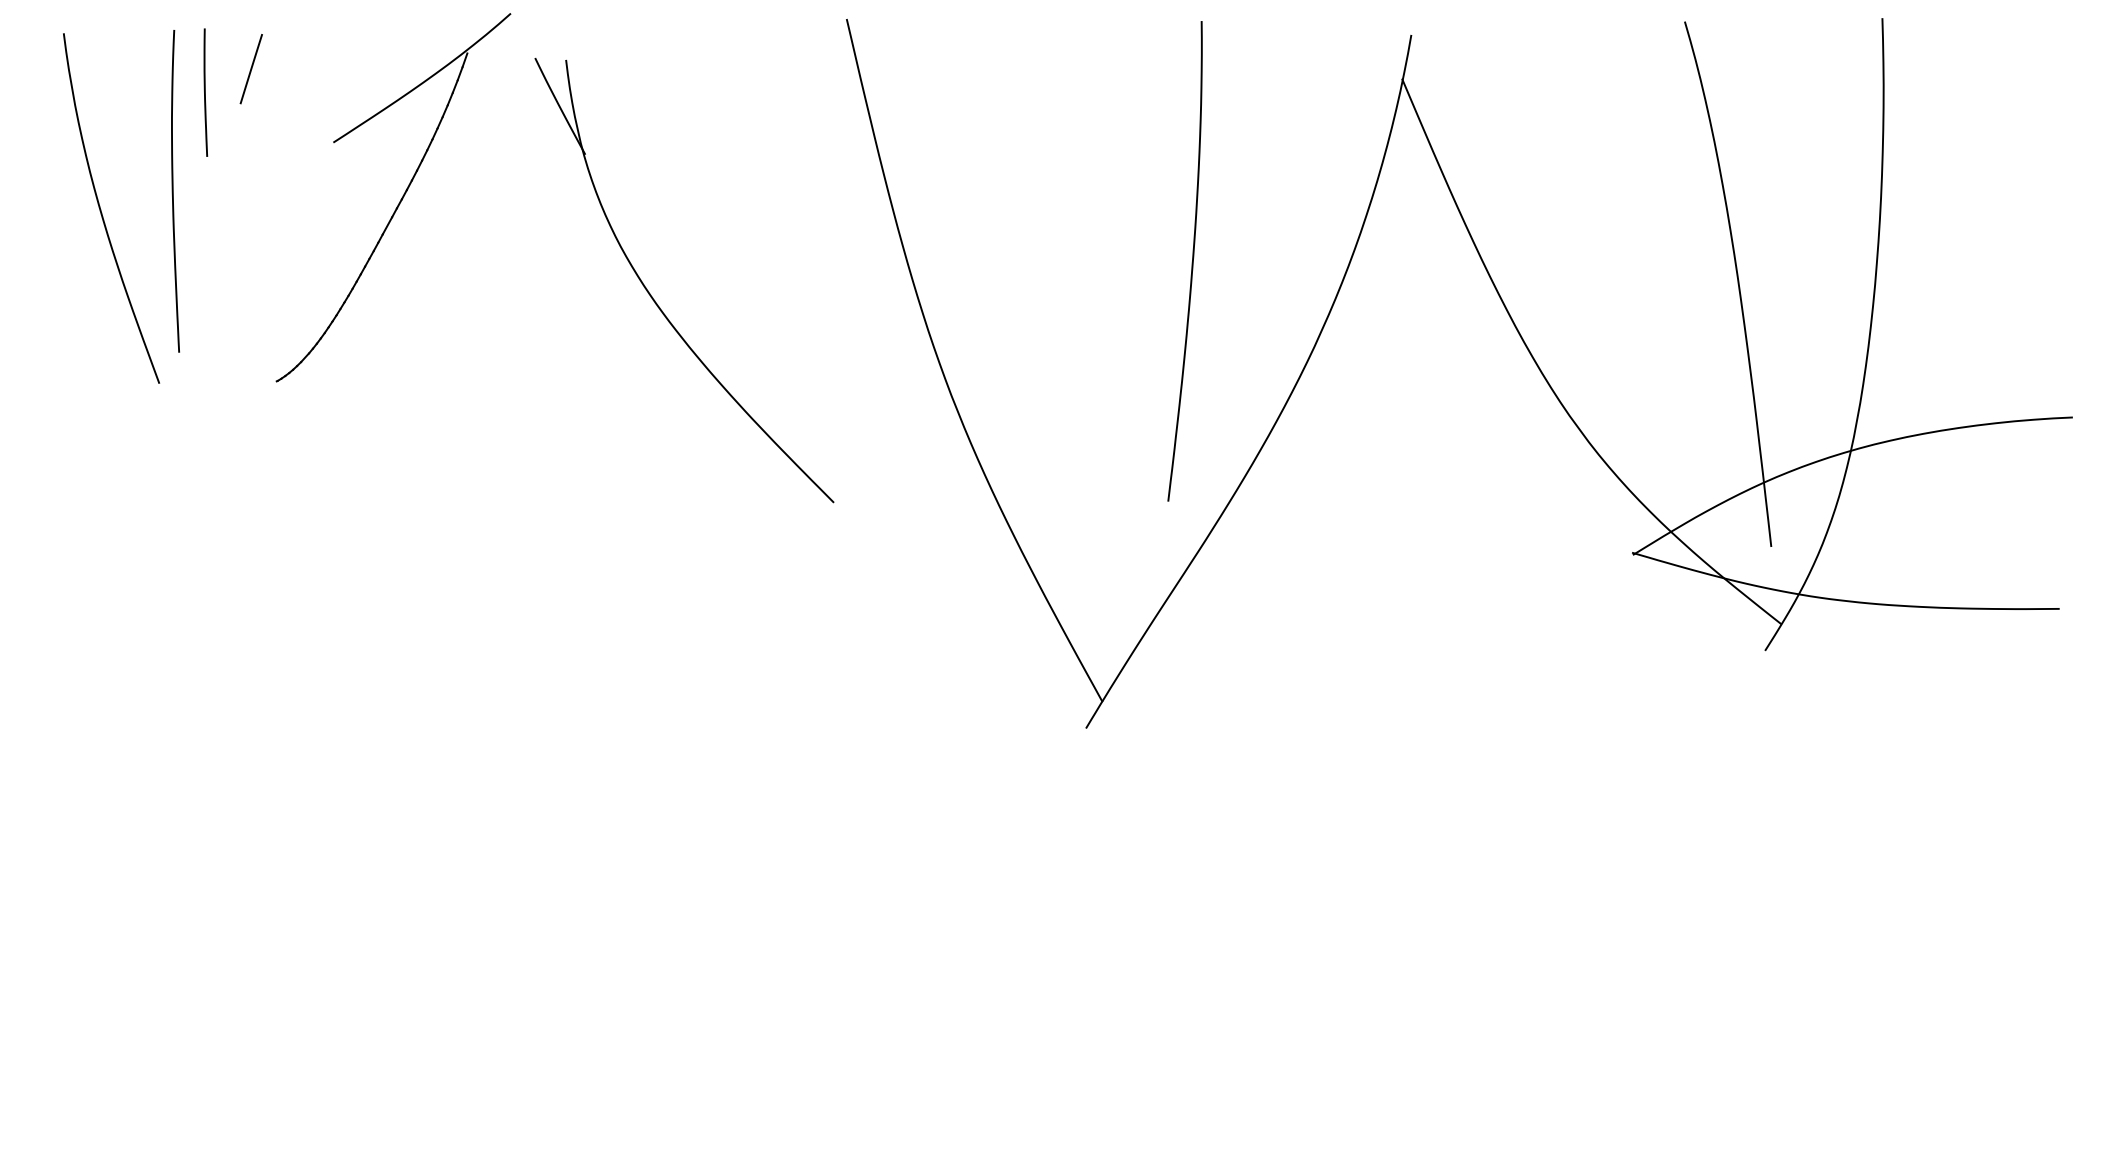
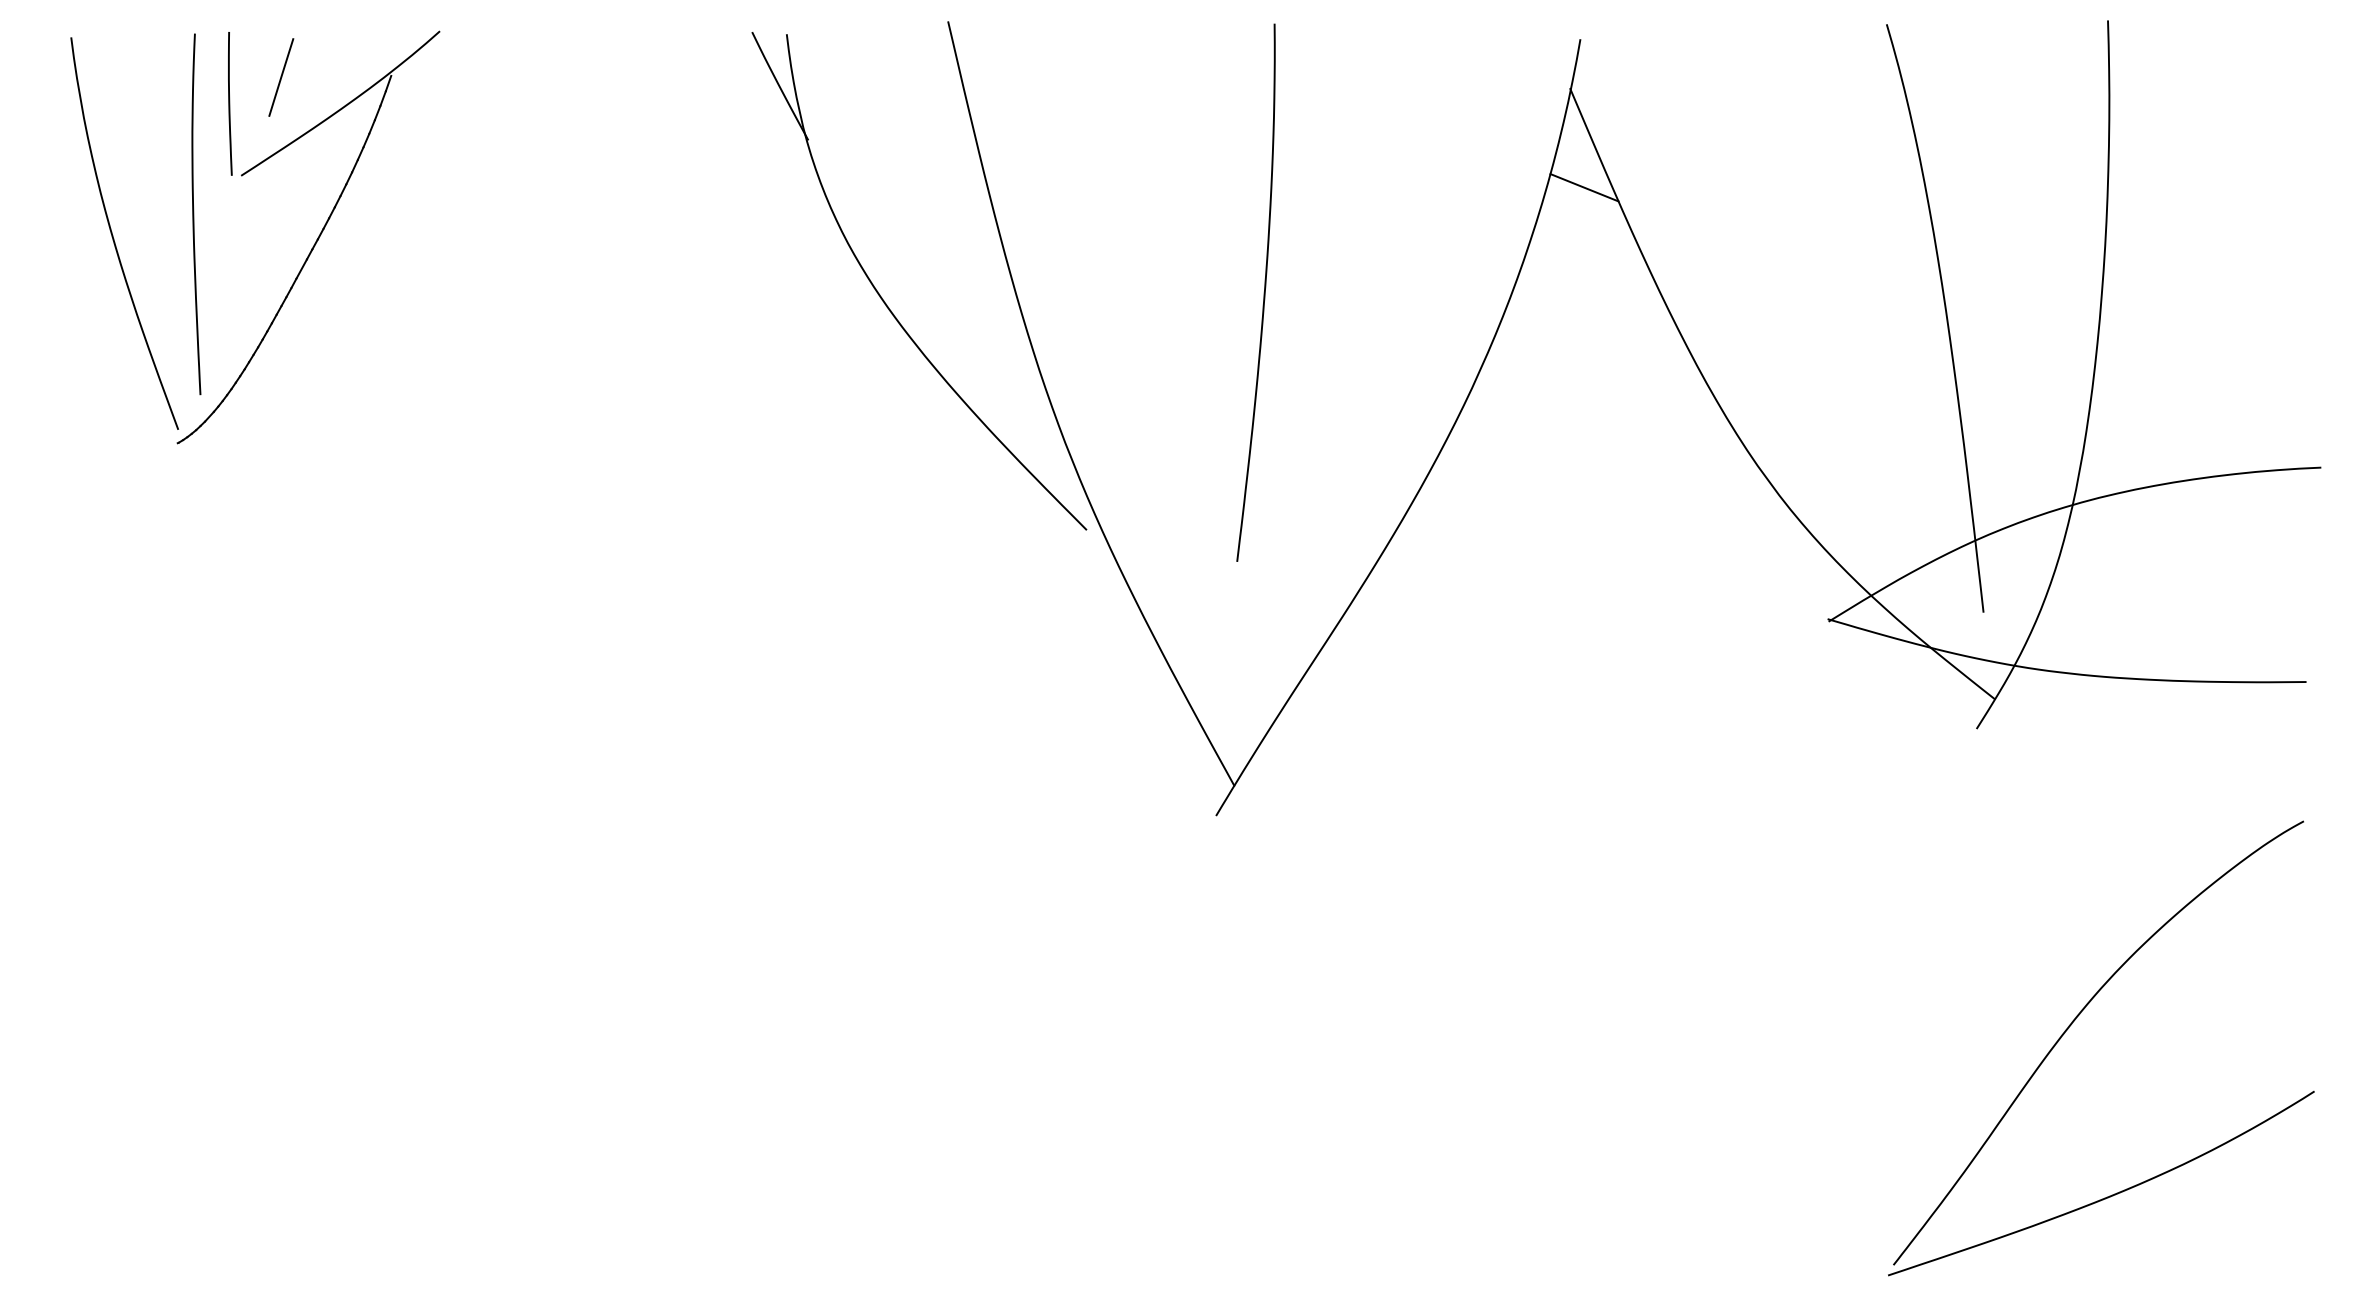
line: (1414, 167) -> (1584, 187), added
part: (399, 201) -> (315, 241), moved
curve: (1191, 261) -> (1263, 292), moved
part: (655, 300) -> (886, 303), moved
part: (1850, 914) -> (2072, 1024), added

